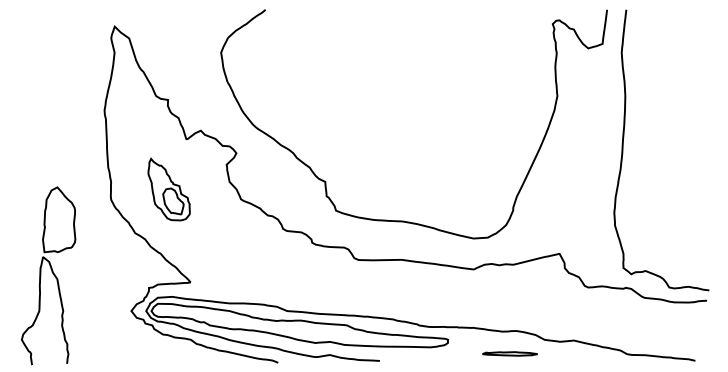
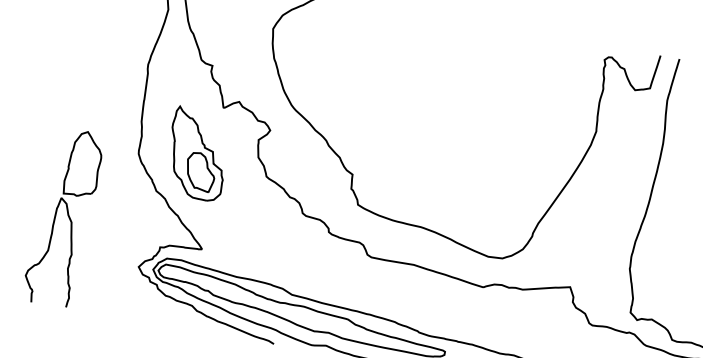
part: (168, 189) -> (196, 153), size x1.43

